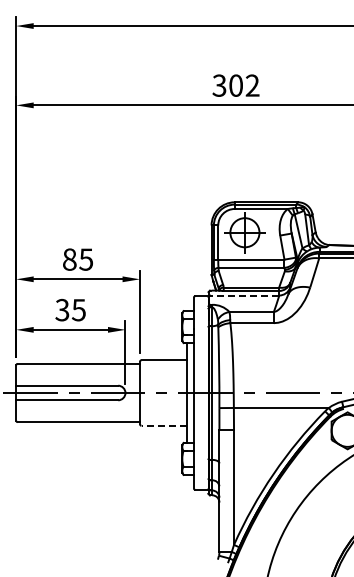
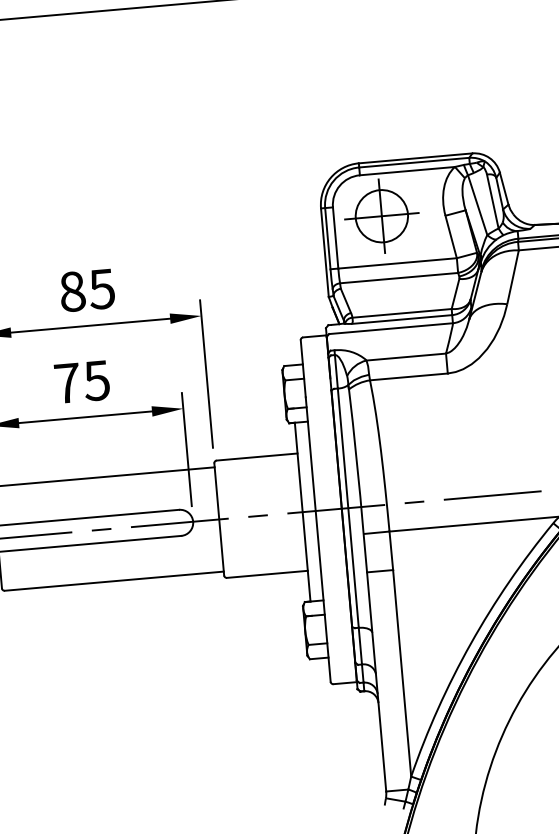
line: (244, 295) -> (390, 328), dashed -> solid
text: (62, 309) -> (67, 382), 35 -> 75
line: (164, 425) -> (268, 573), dashed -> solid

